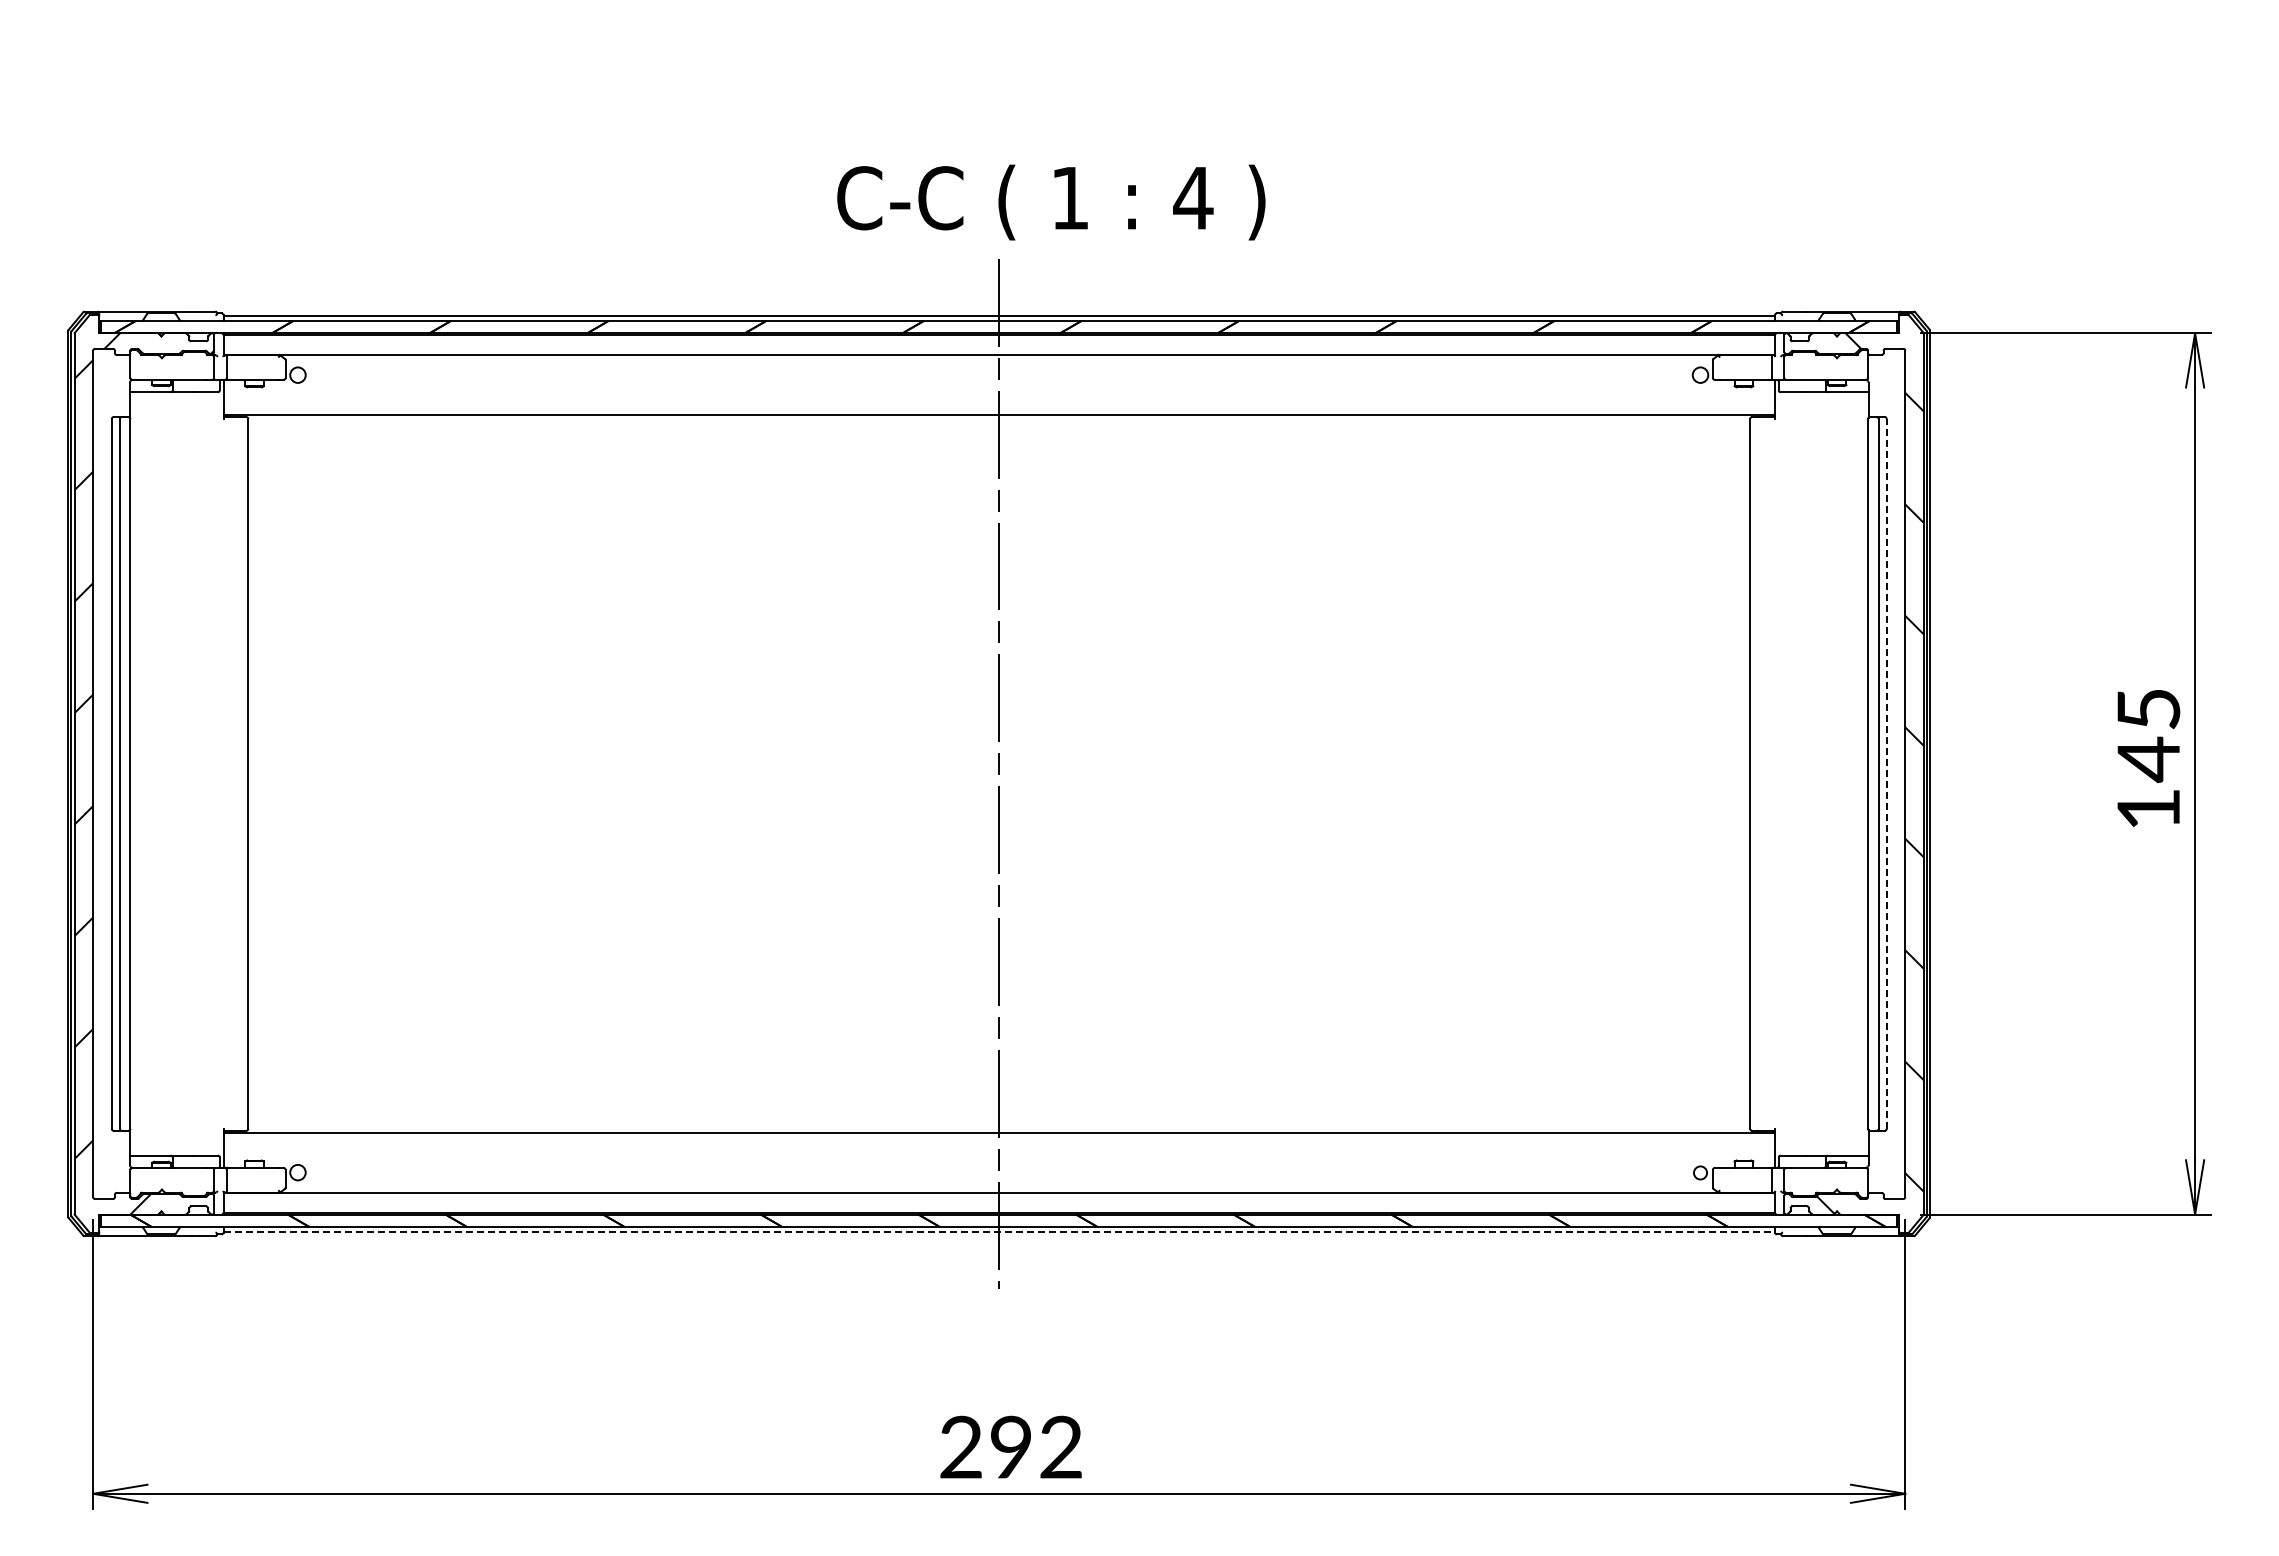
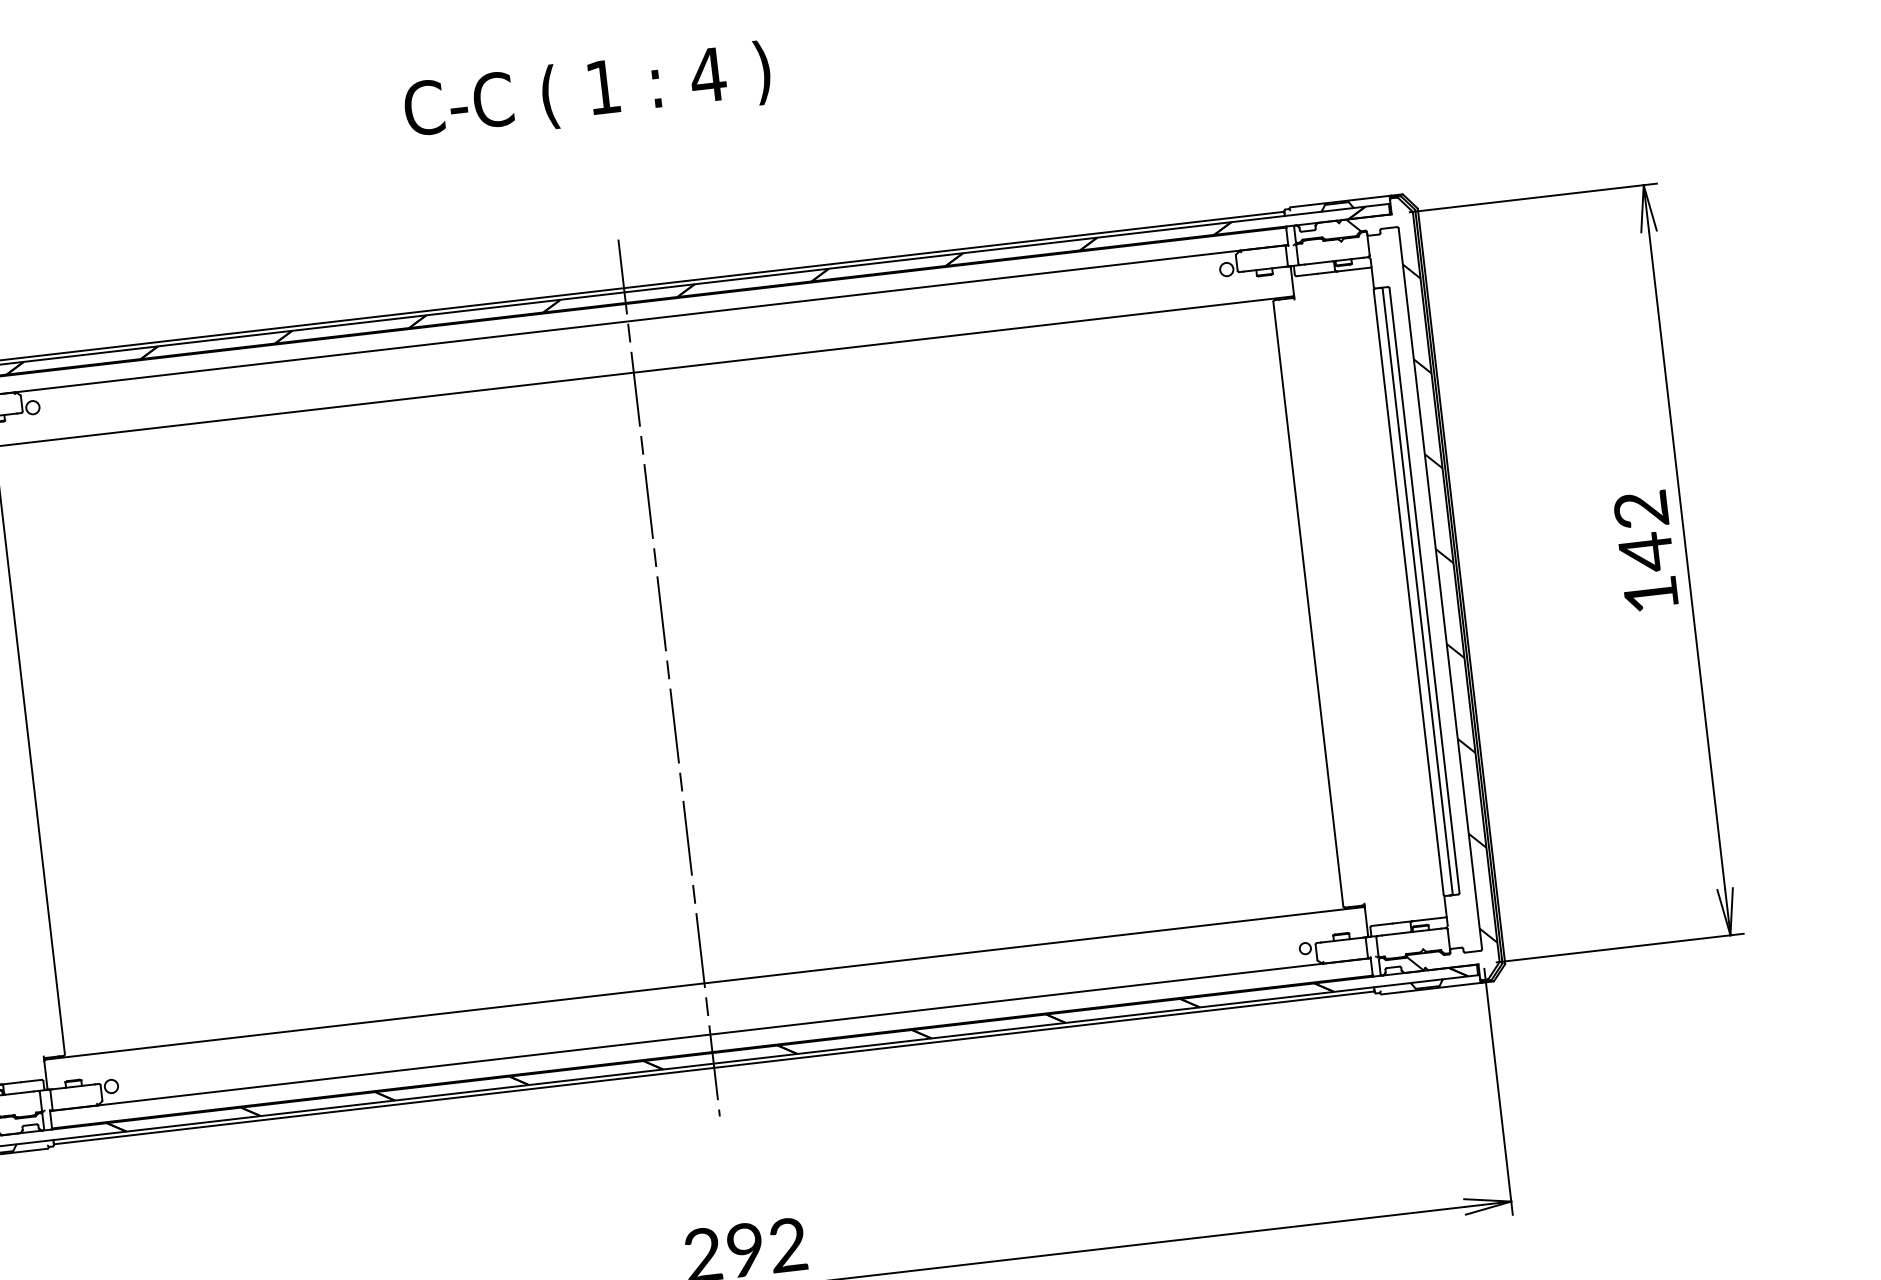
text: (1051, 202) -> (587, 92), moved
text: (2148, 709) -> (1641, 510), 145 -> 142
line: (1886, 773) -> (1424, 590), dashed -> solid
line: (999, 1231) -> (714, 1067), dashed -> solid

